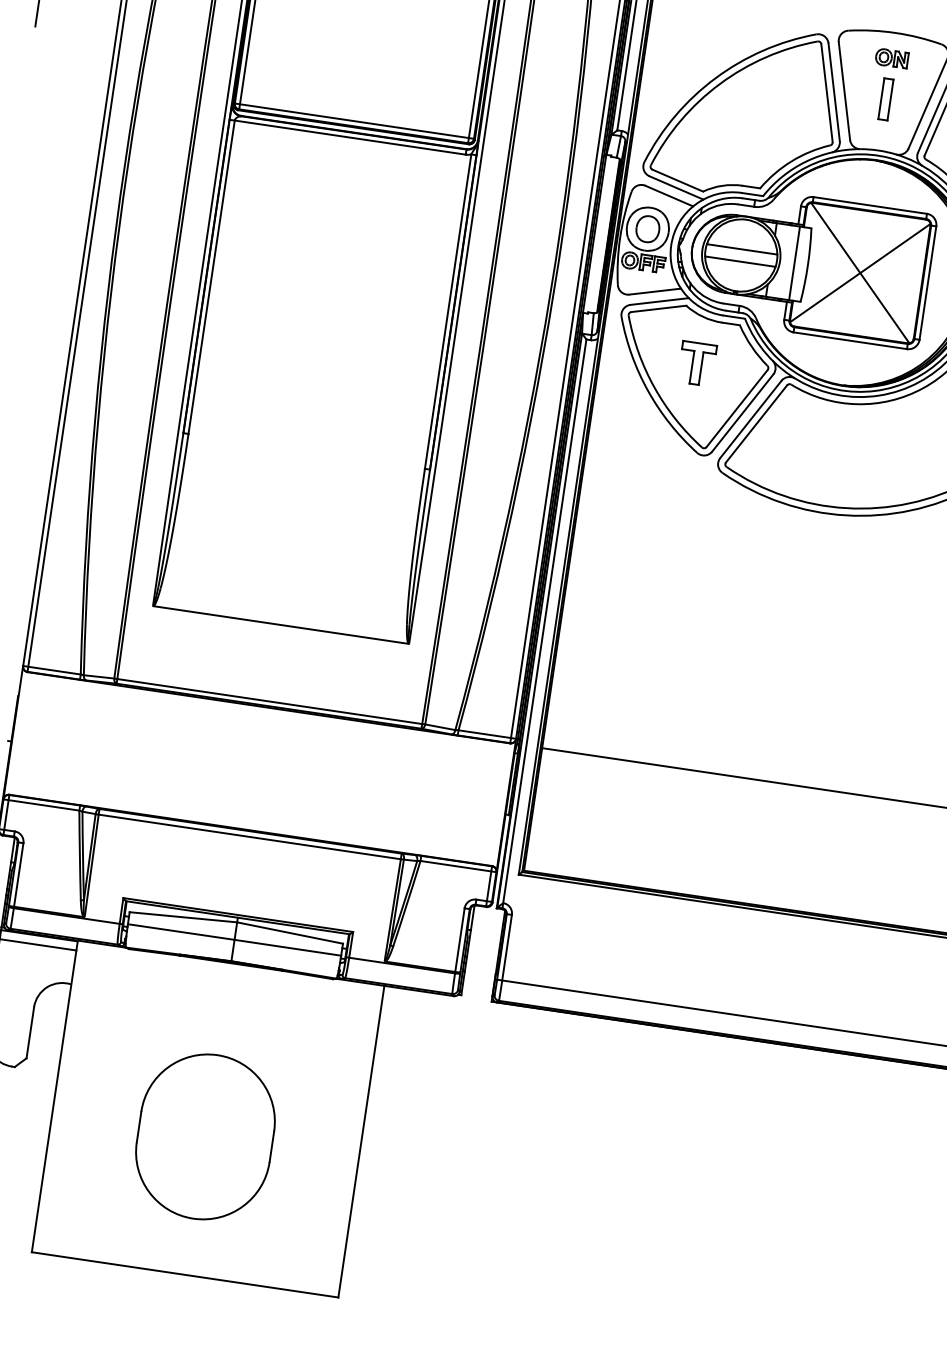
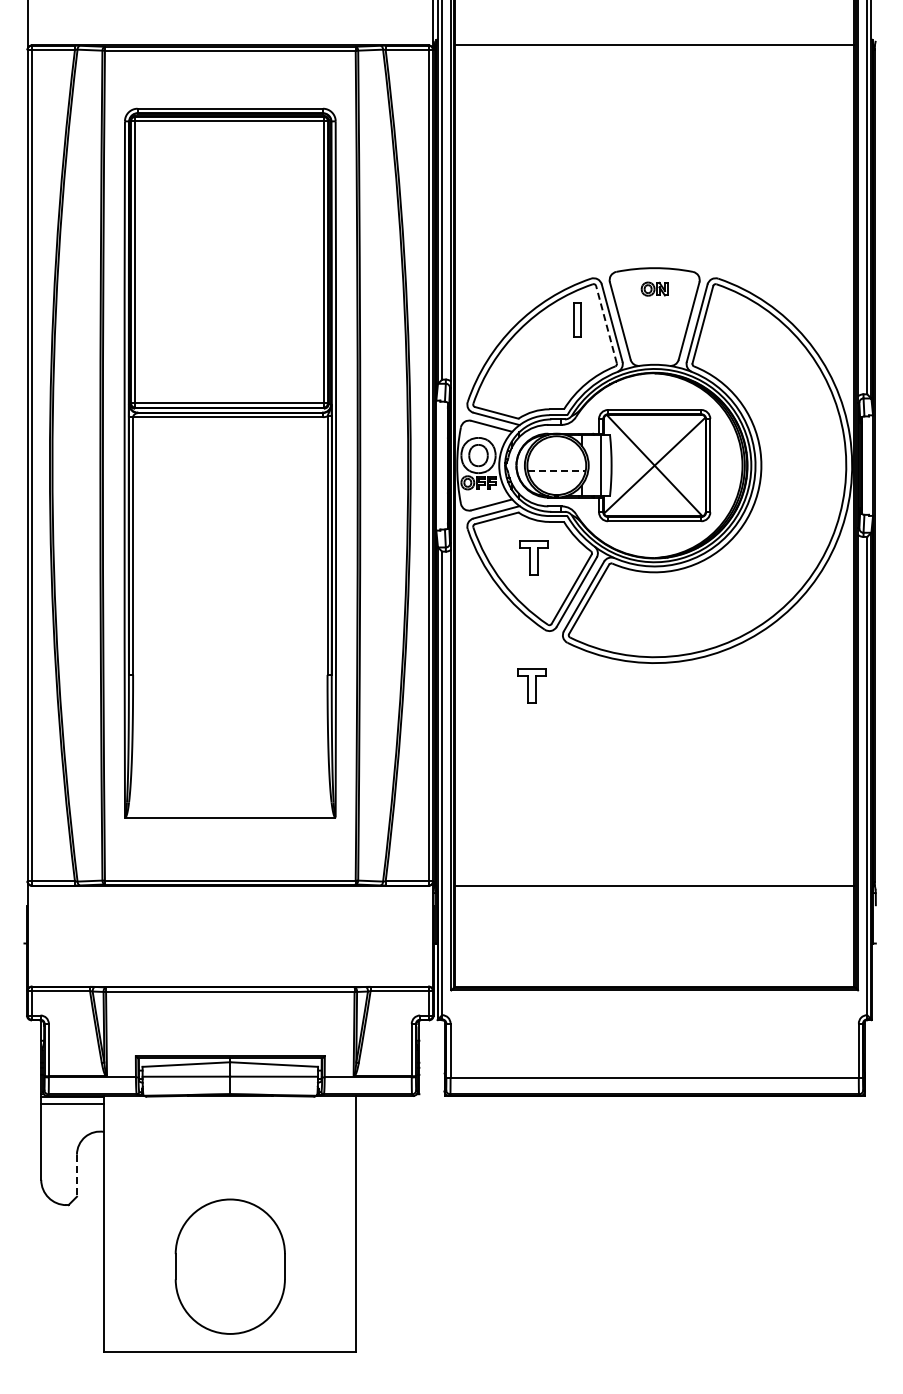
line: (827, 92) -> (606, 324), solid -> dashed
part: (885, 99) -> (577, 319), moved
line: (741, 249) -> (556, 460), removed
line: (740, 261) -> (556, 470), solid -> dashed
part: (671, 518) -> (531, 685), added
line: (29, 1033) -> (76, 1176), solid -> dashed
part: (204, 1136) -> (229, 1266), moved

